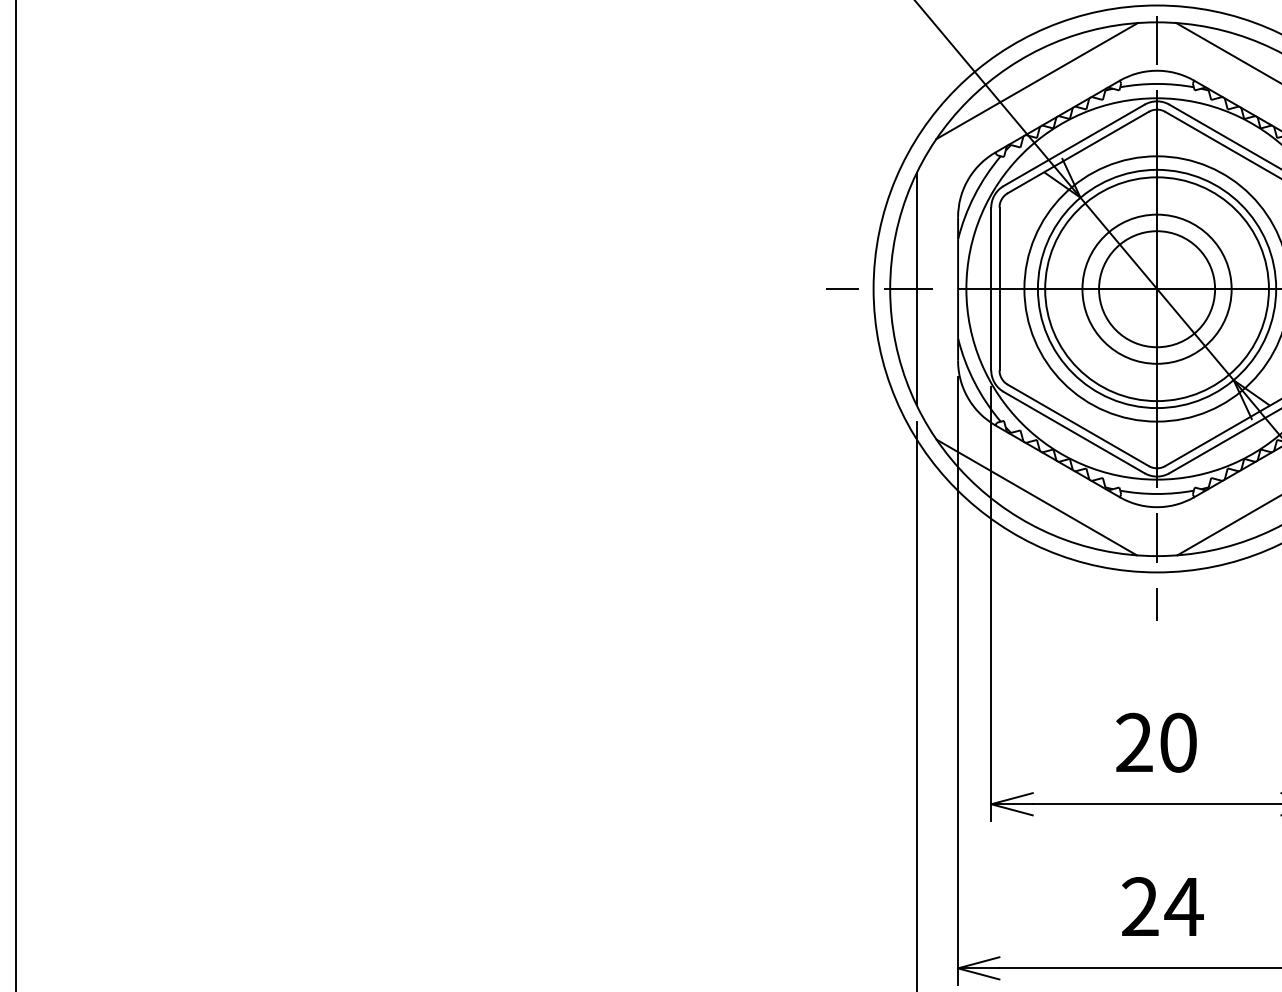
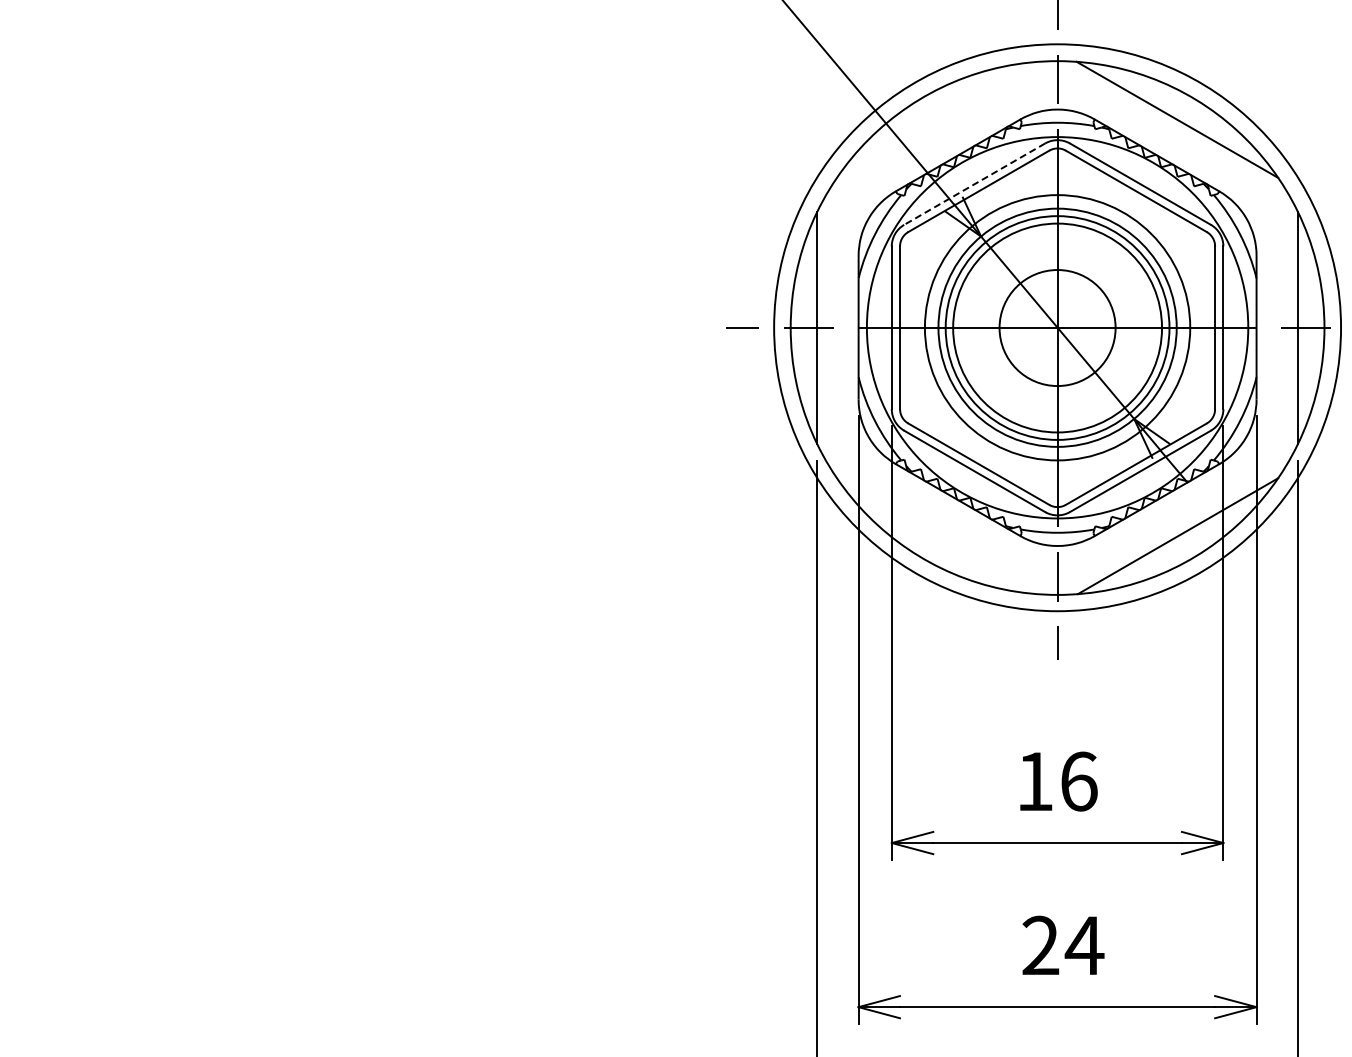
line: (1036, 80) -> (937, 119), removed
line: (1073, 145) -> (974, 184), solid -> dashed
circle: (1156, 288) -> (1057, 327), size x1.4
line: (1036, 497) -> (937, 536), removed
text: (1155, 742) -> (1056, 781), 20 -> 16

